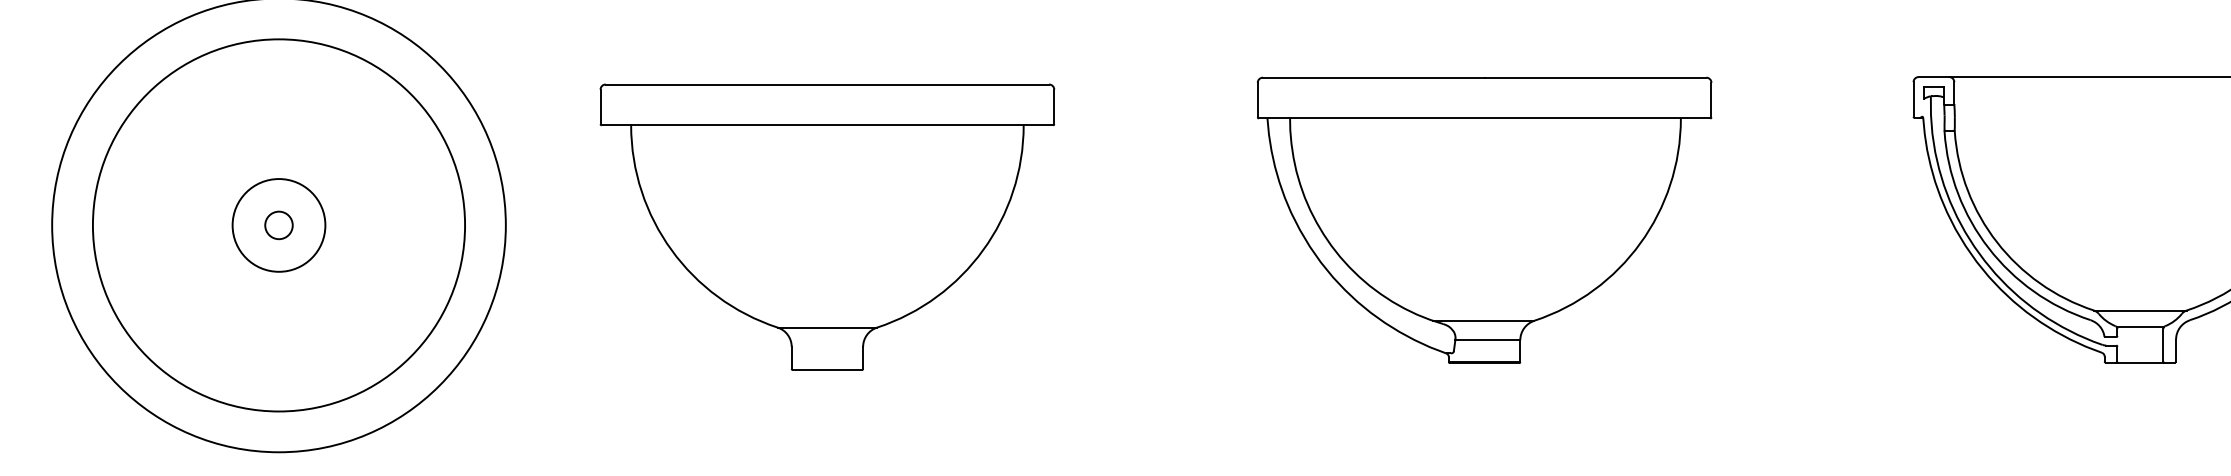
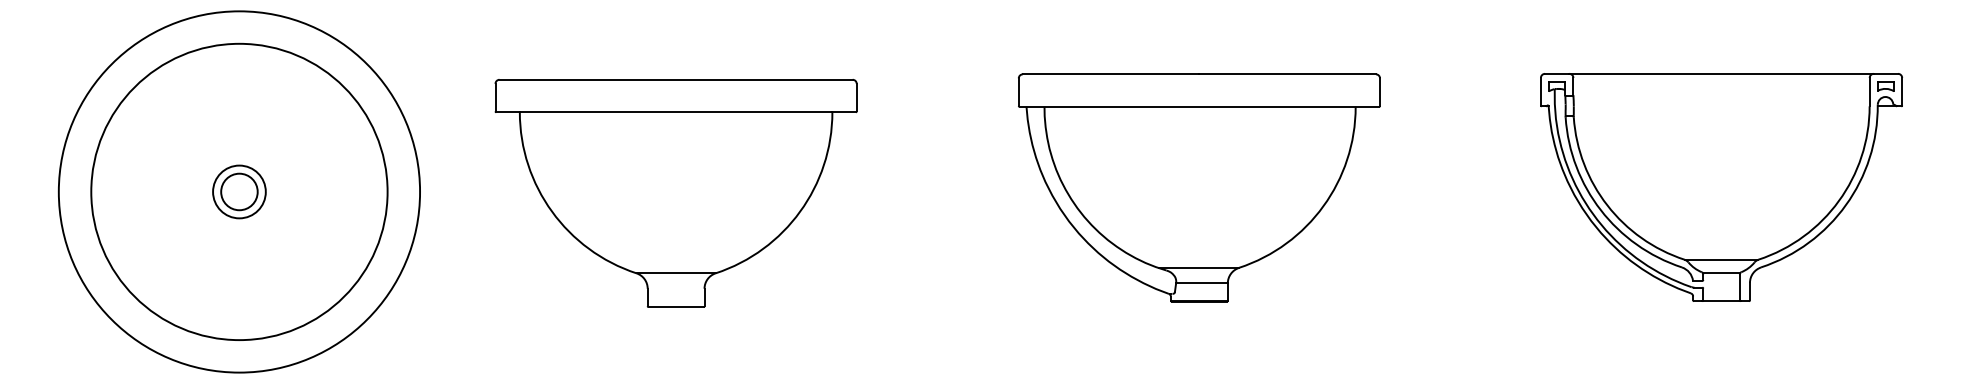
circle: (279, 224) -> (239, 191), size x0.71
circle: (279, 224) -> (239, 191), size x1.67

